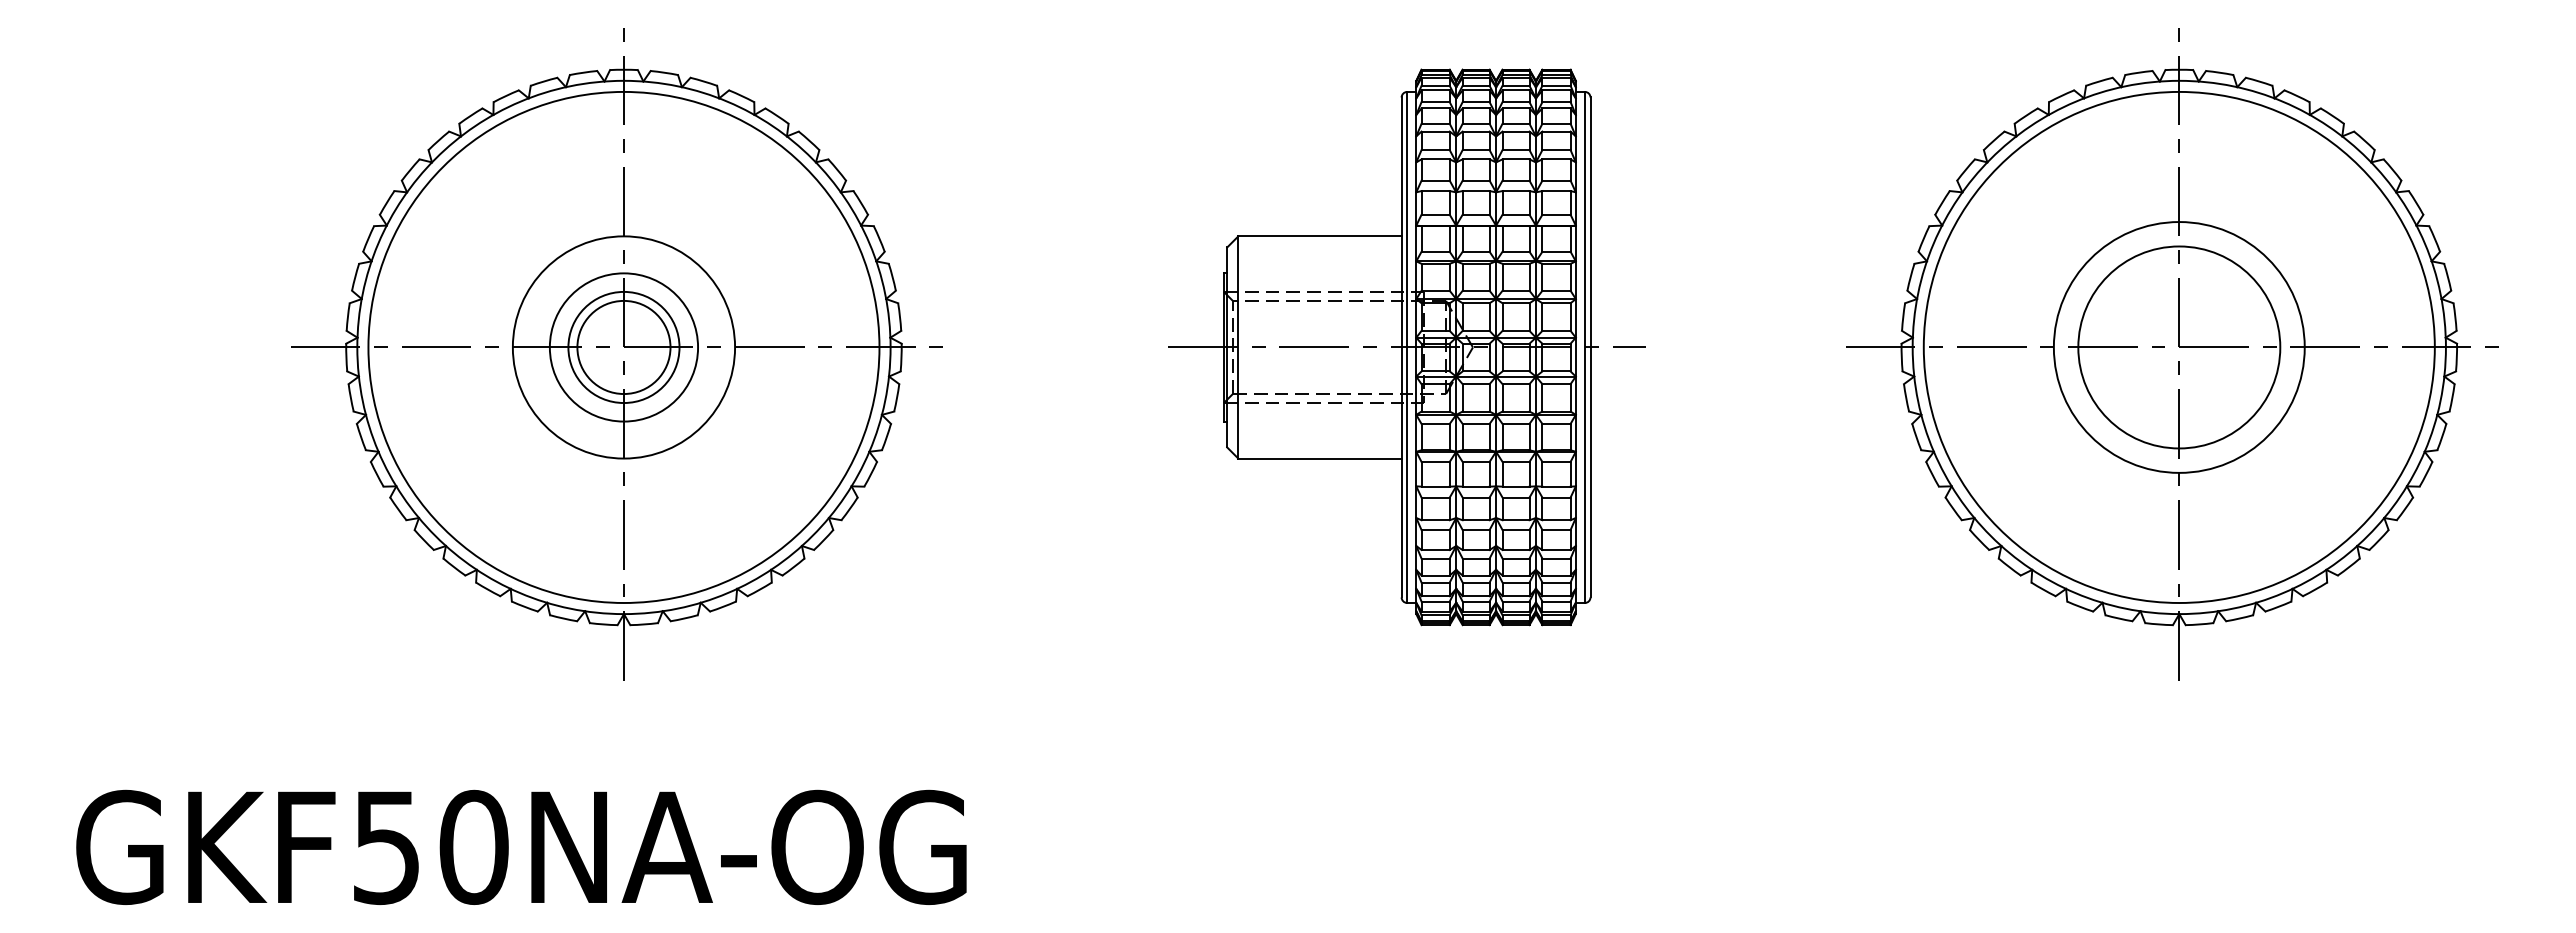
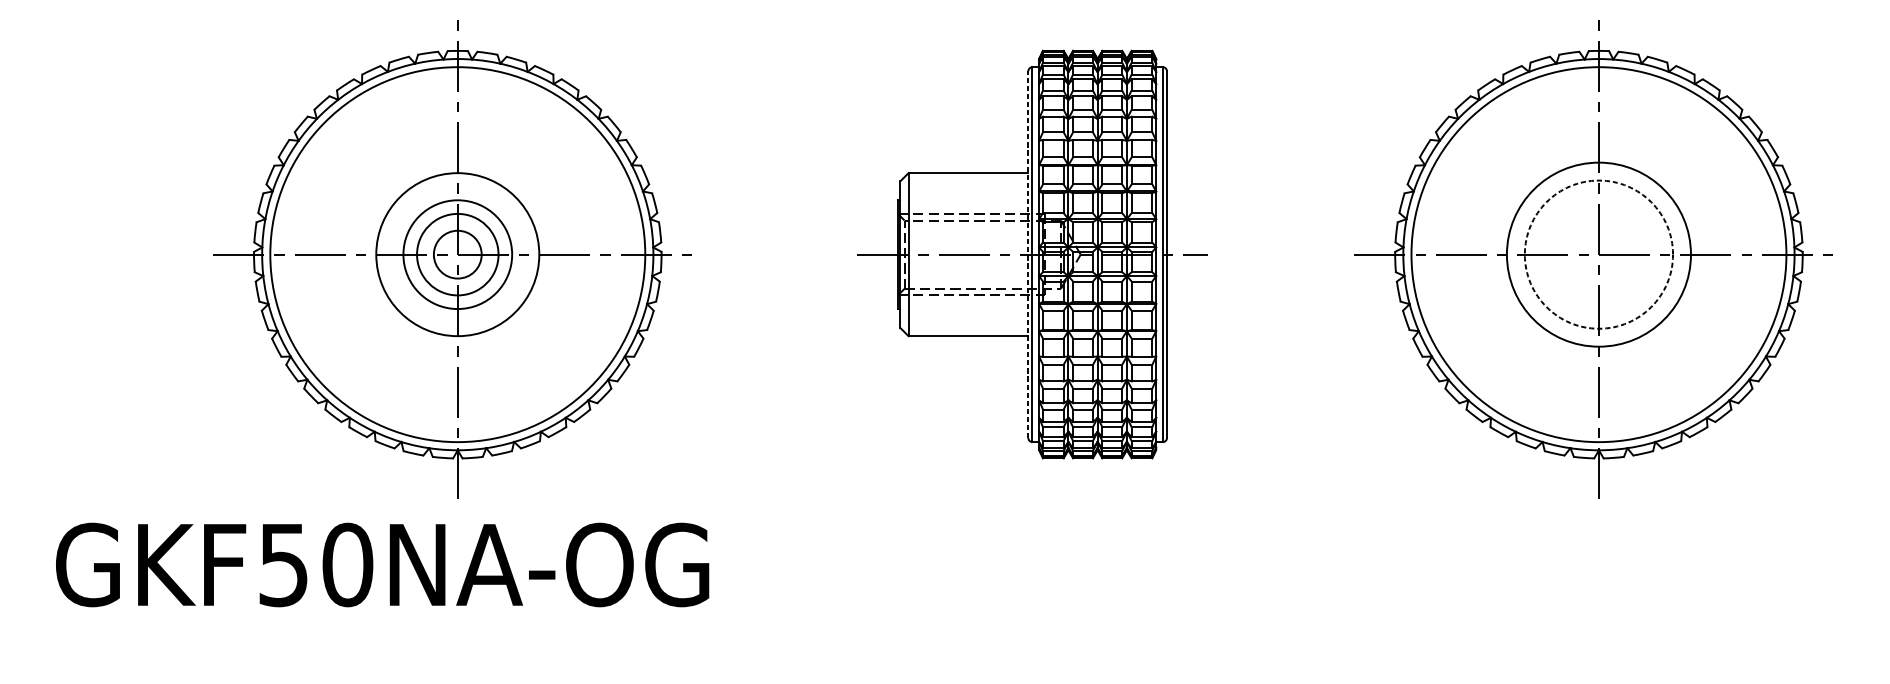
circle: (623, 347) -> (457, 254), size x0.7
line: (1401, 347) -> (1028, 254), solid -> dashed
circle: (2179, 347) -> (1599, 254), solid -> dashed
text: (521, 846) -> (382, 564), moved

